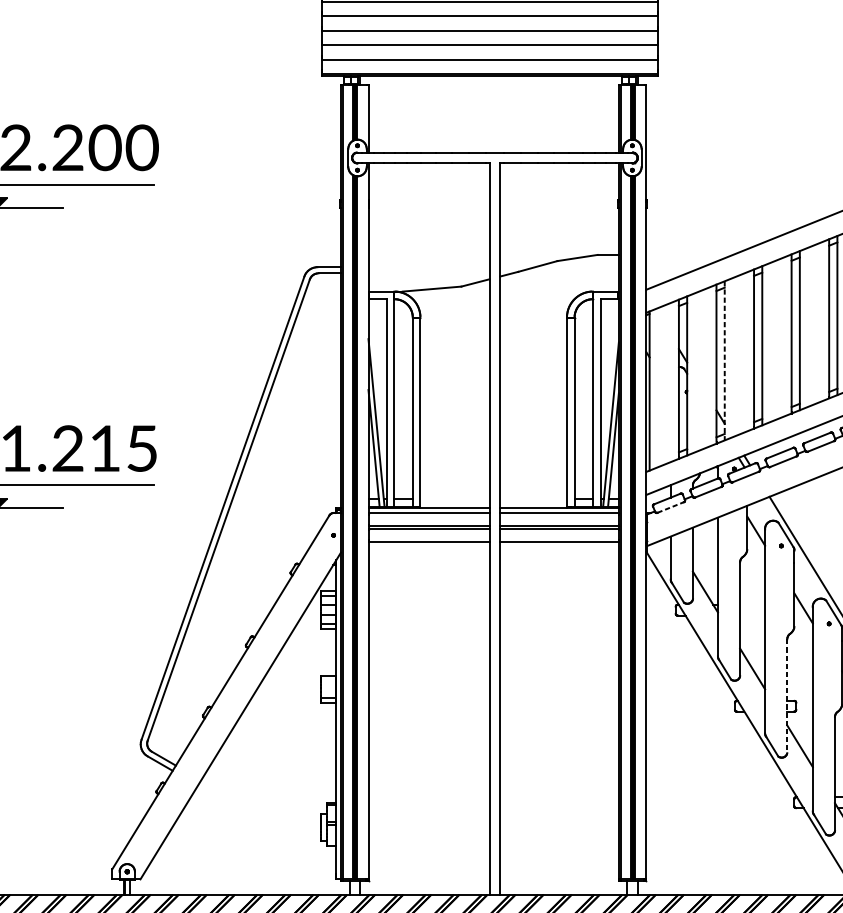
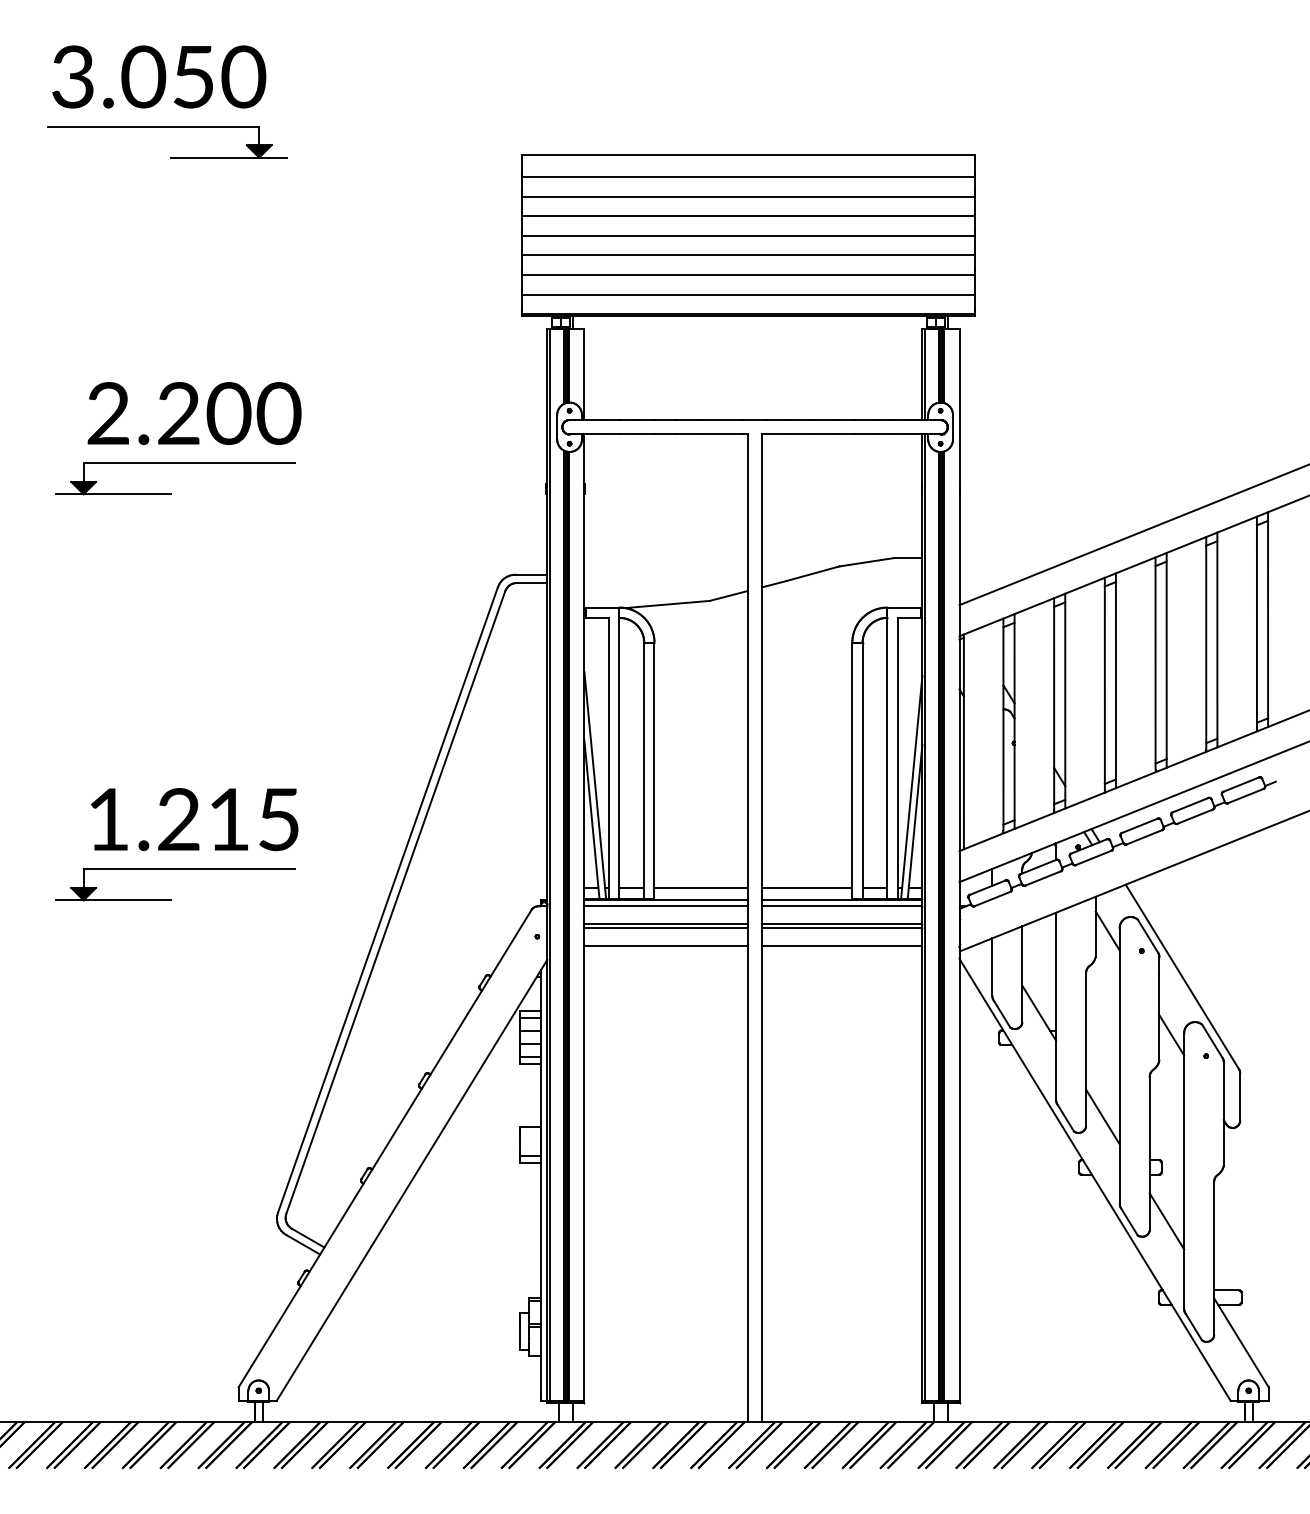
line: (724, 361) -> (1065, 701), dashed -> solid
line: (454, 498) -> (700, 887), added
line: (533, 498) -> (807, 887), added
line: (670, 507) -> (992, 898), dashed -> solid
line: (787, 695) -> (1149, 1153), dashed -> solid

